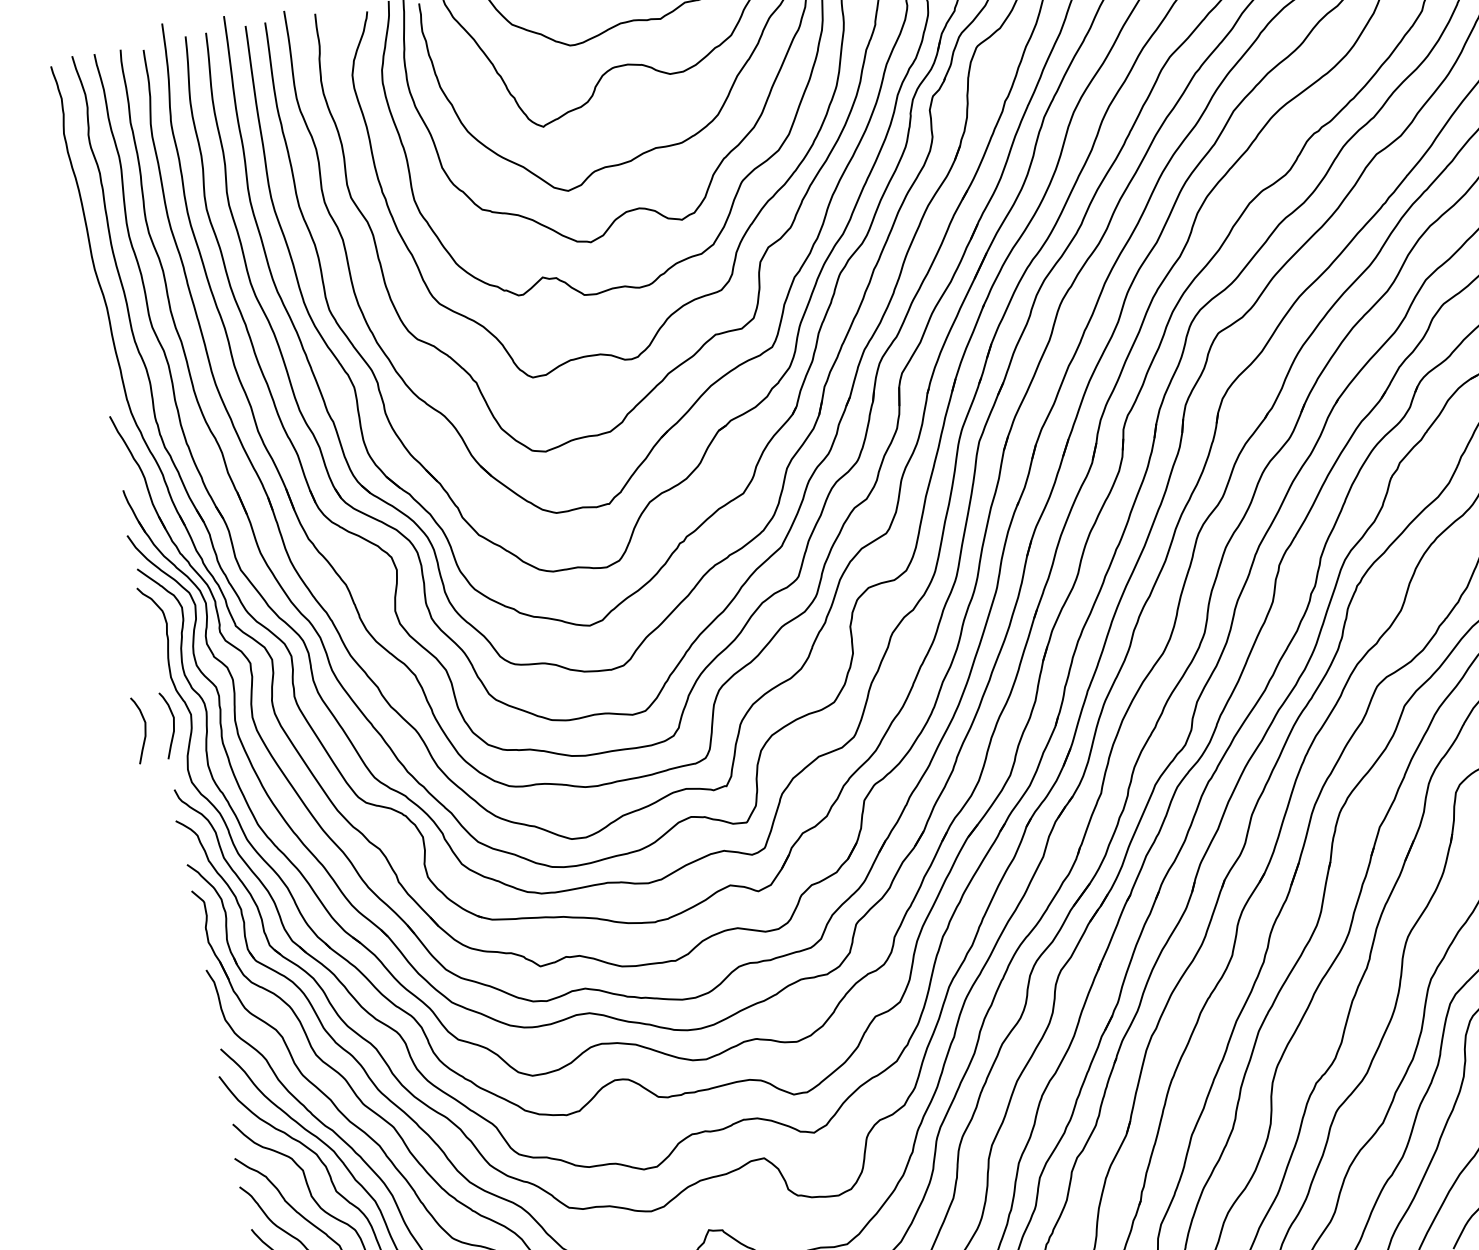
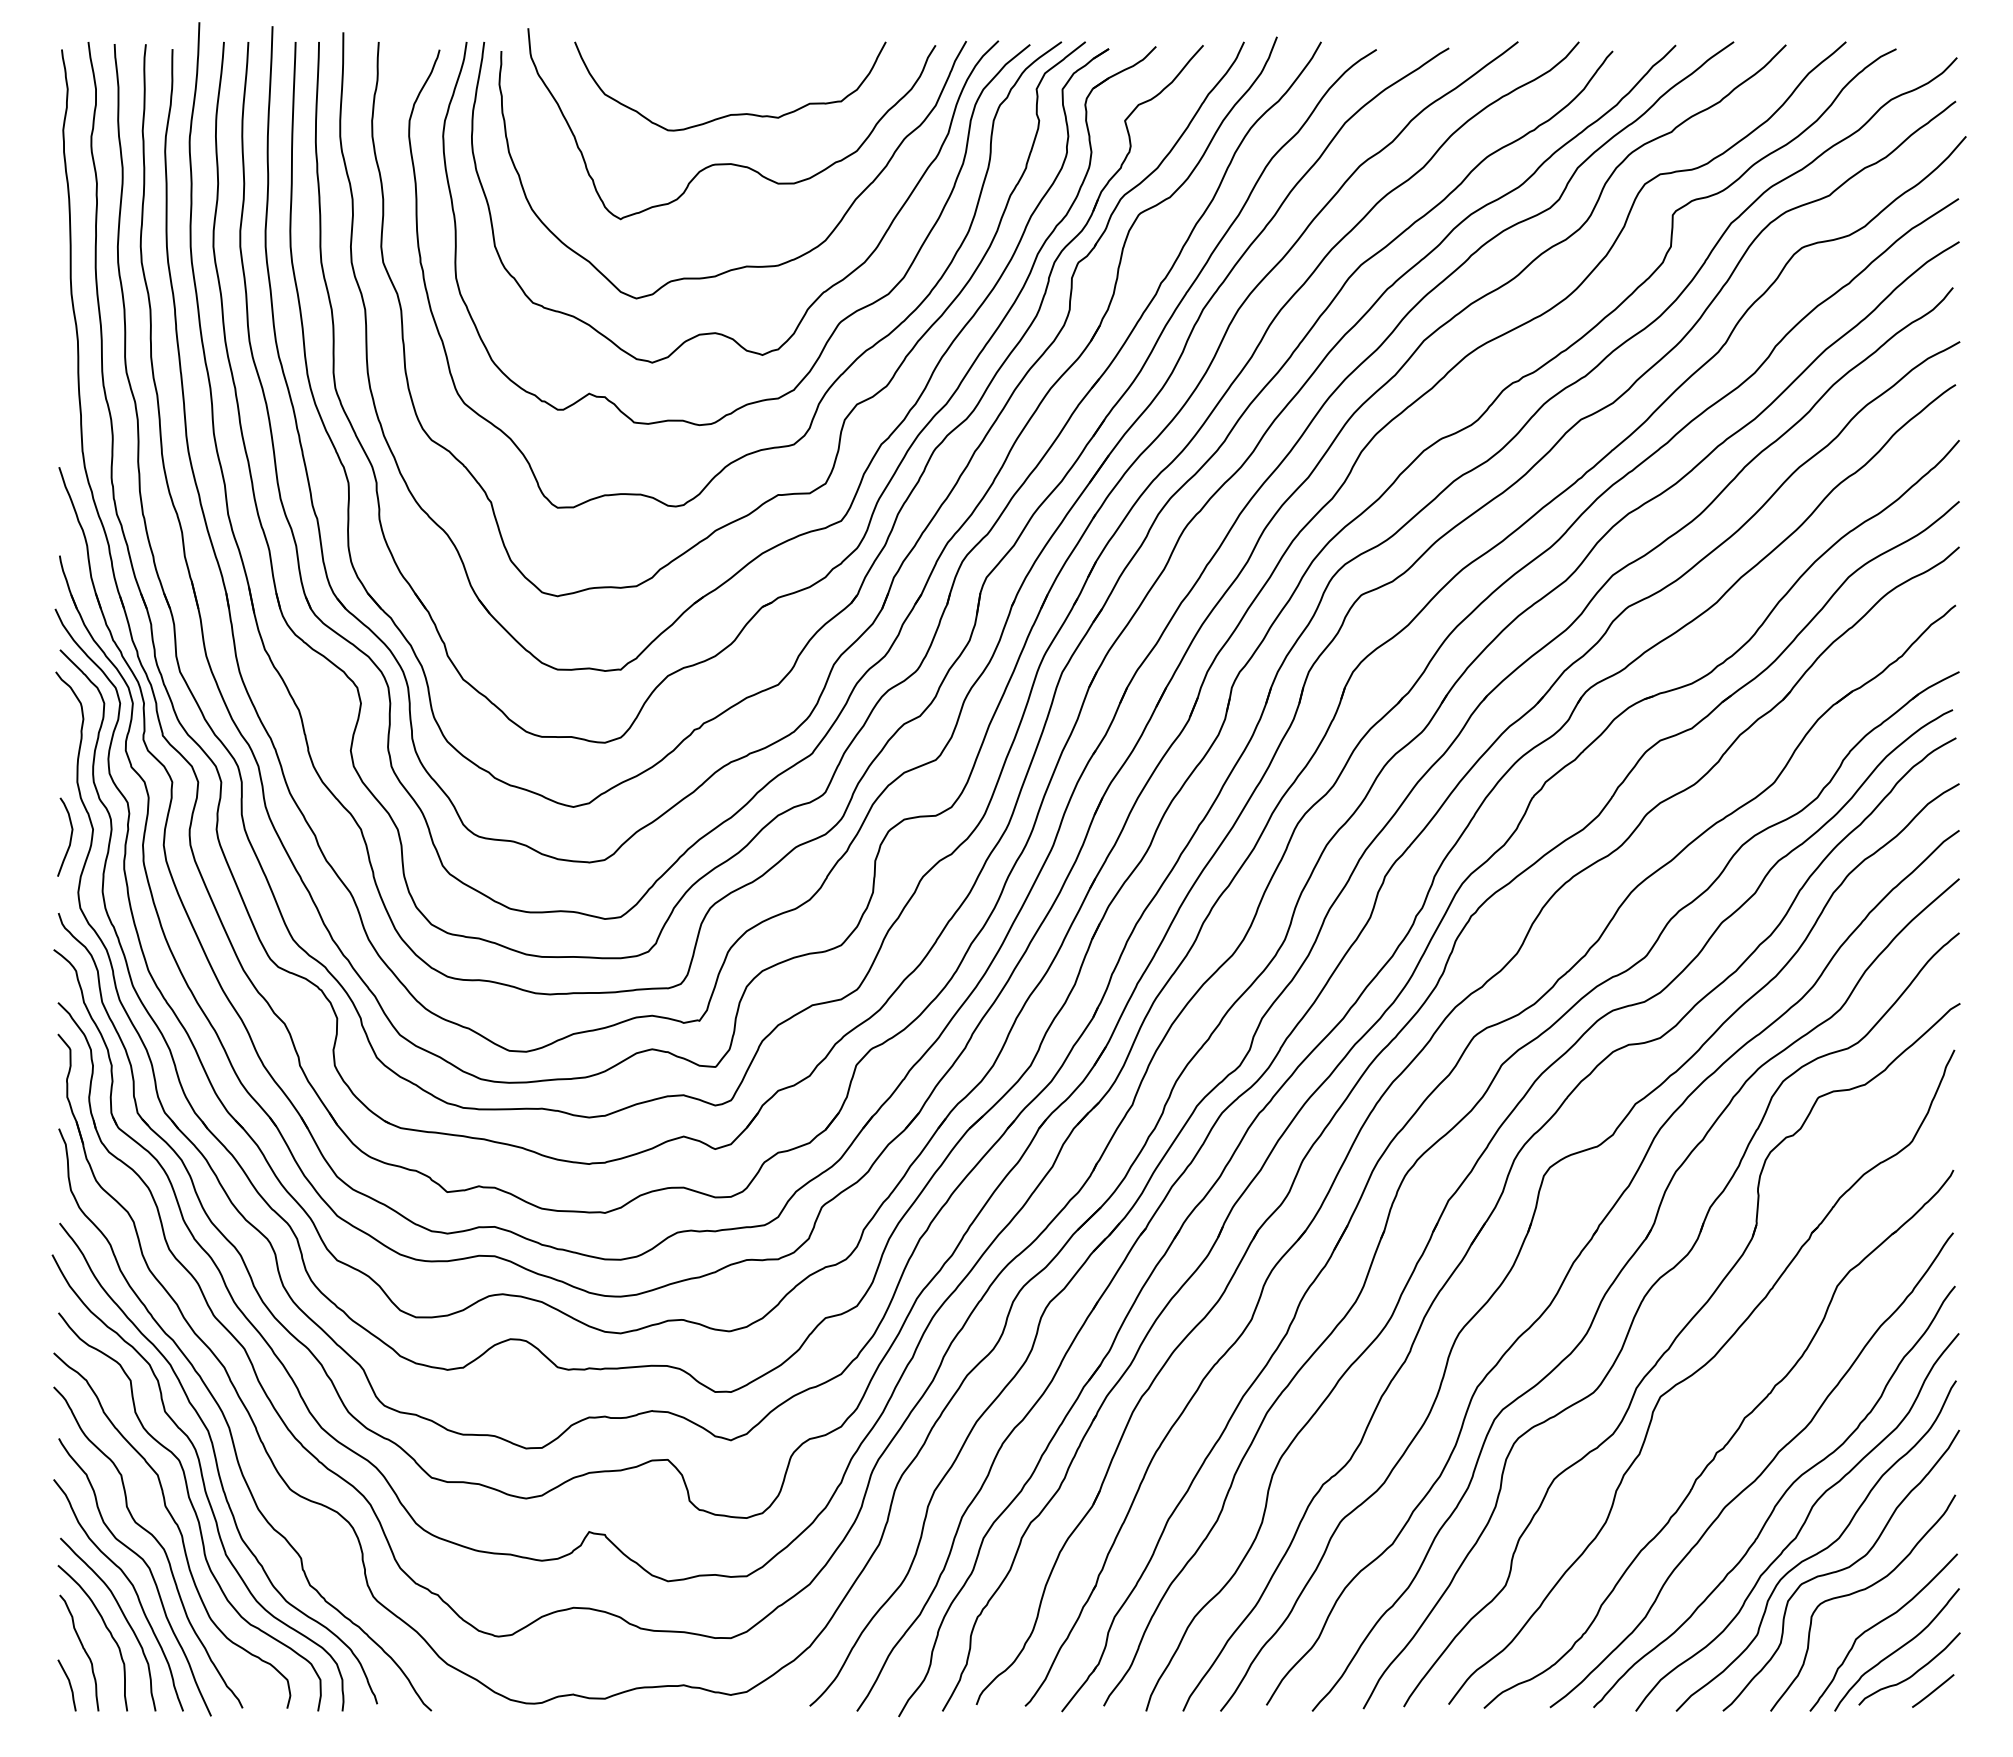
curve: (144, 728) -> (36, 836), removed

